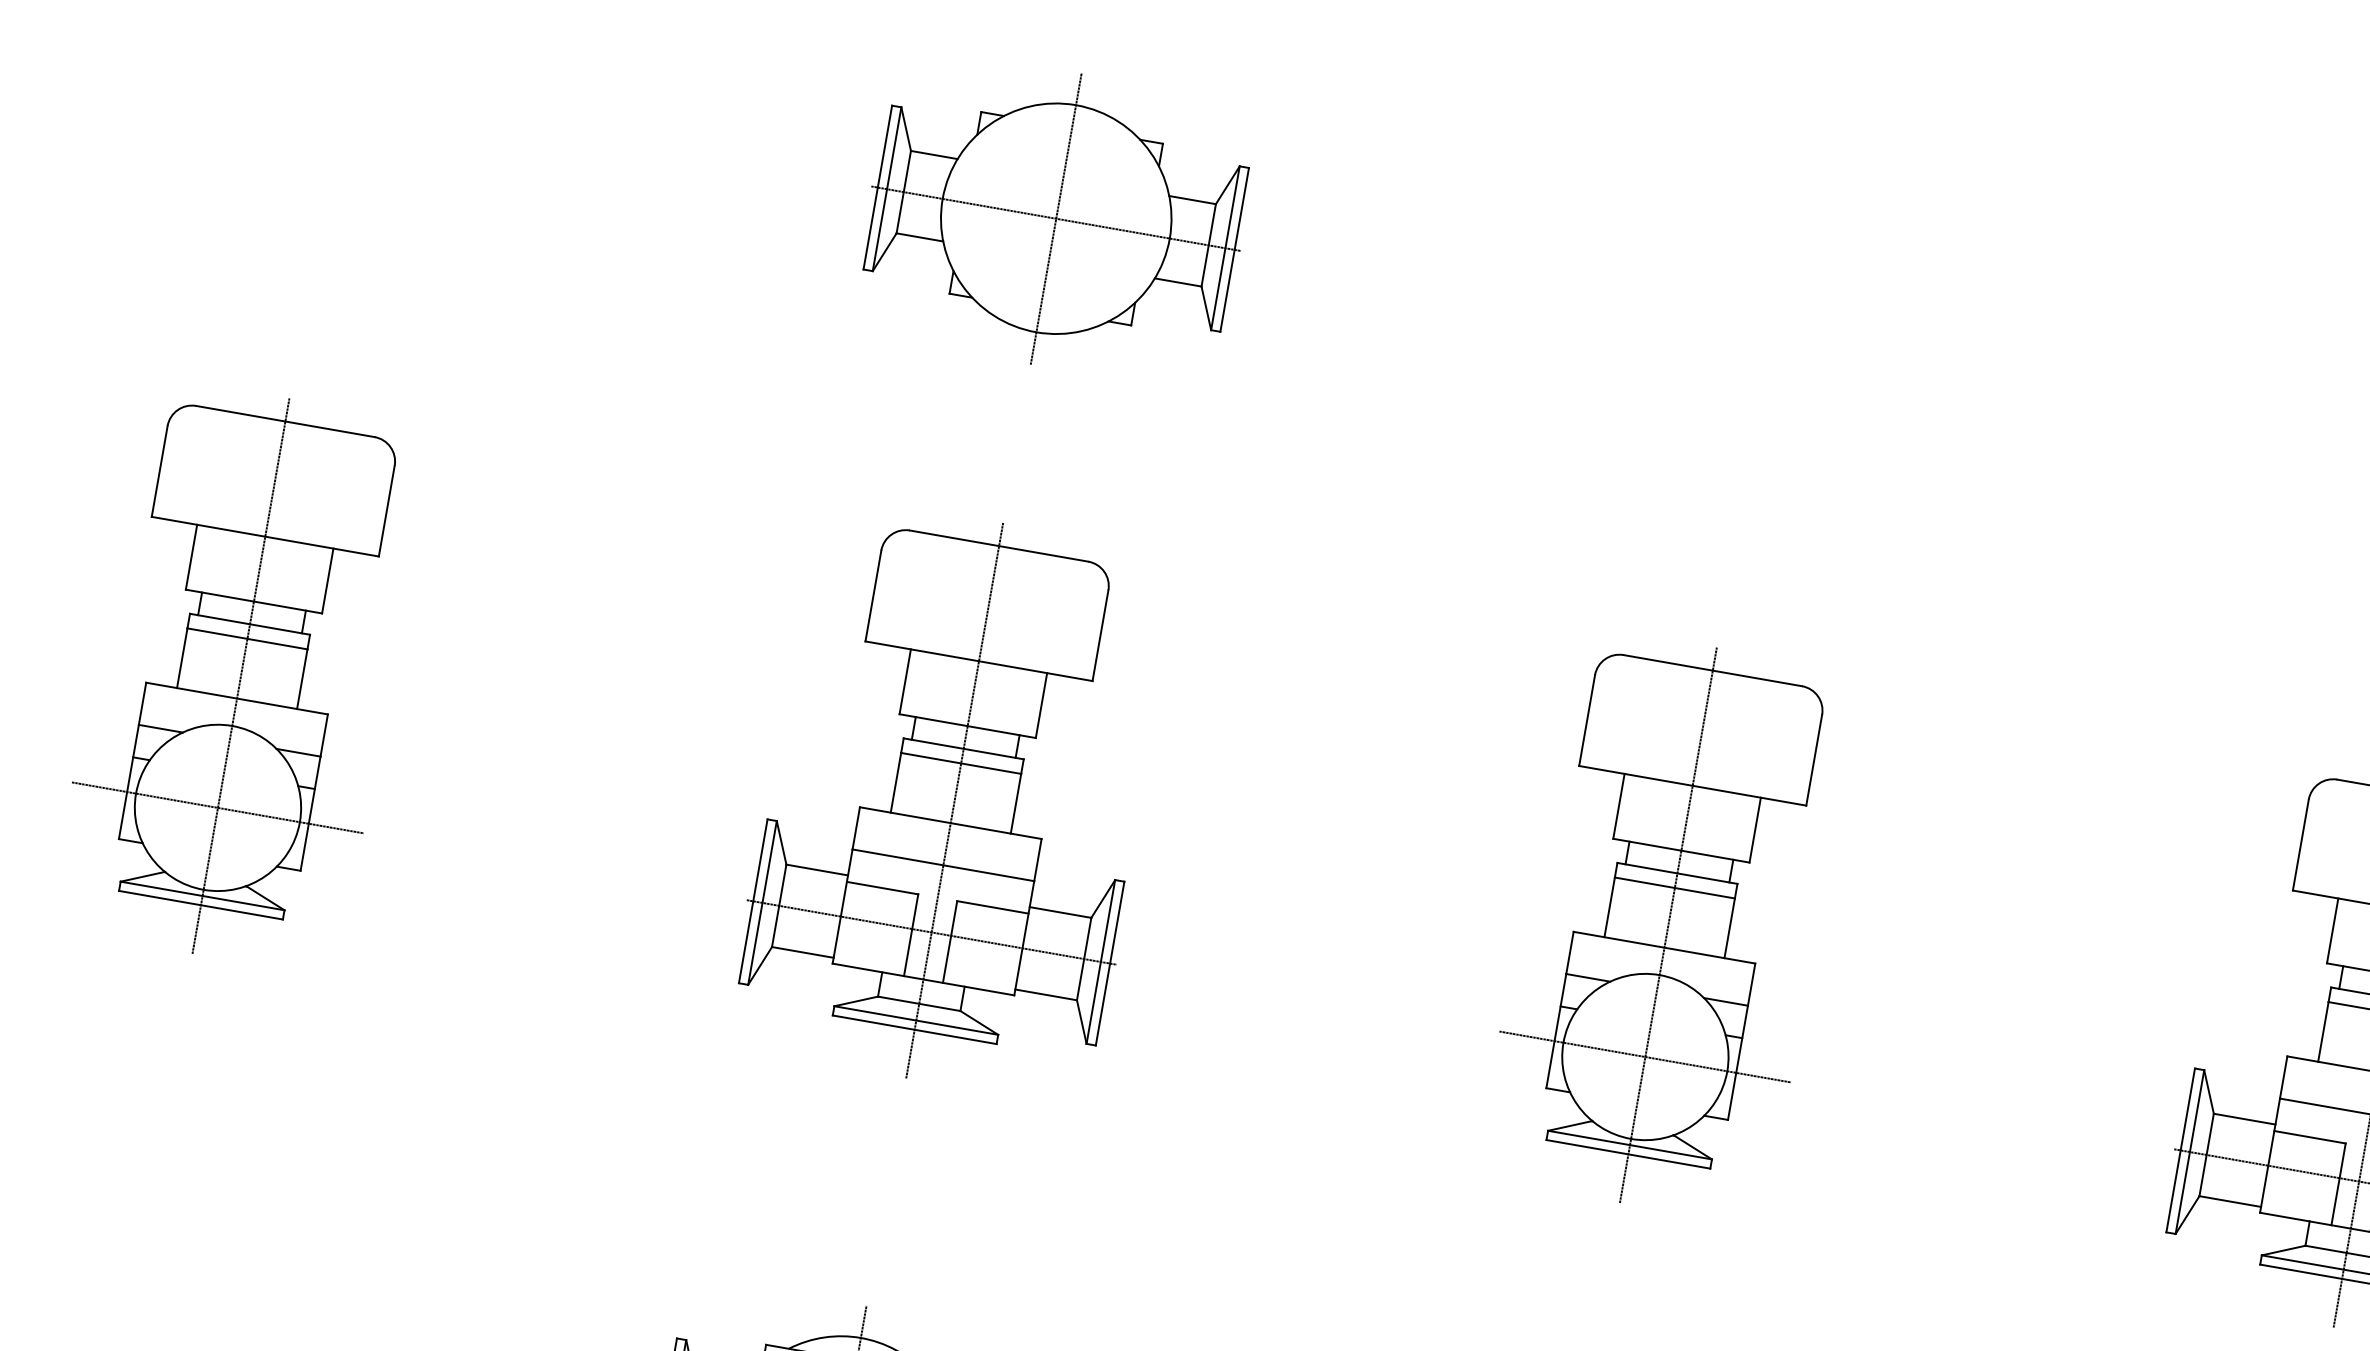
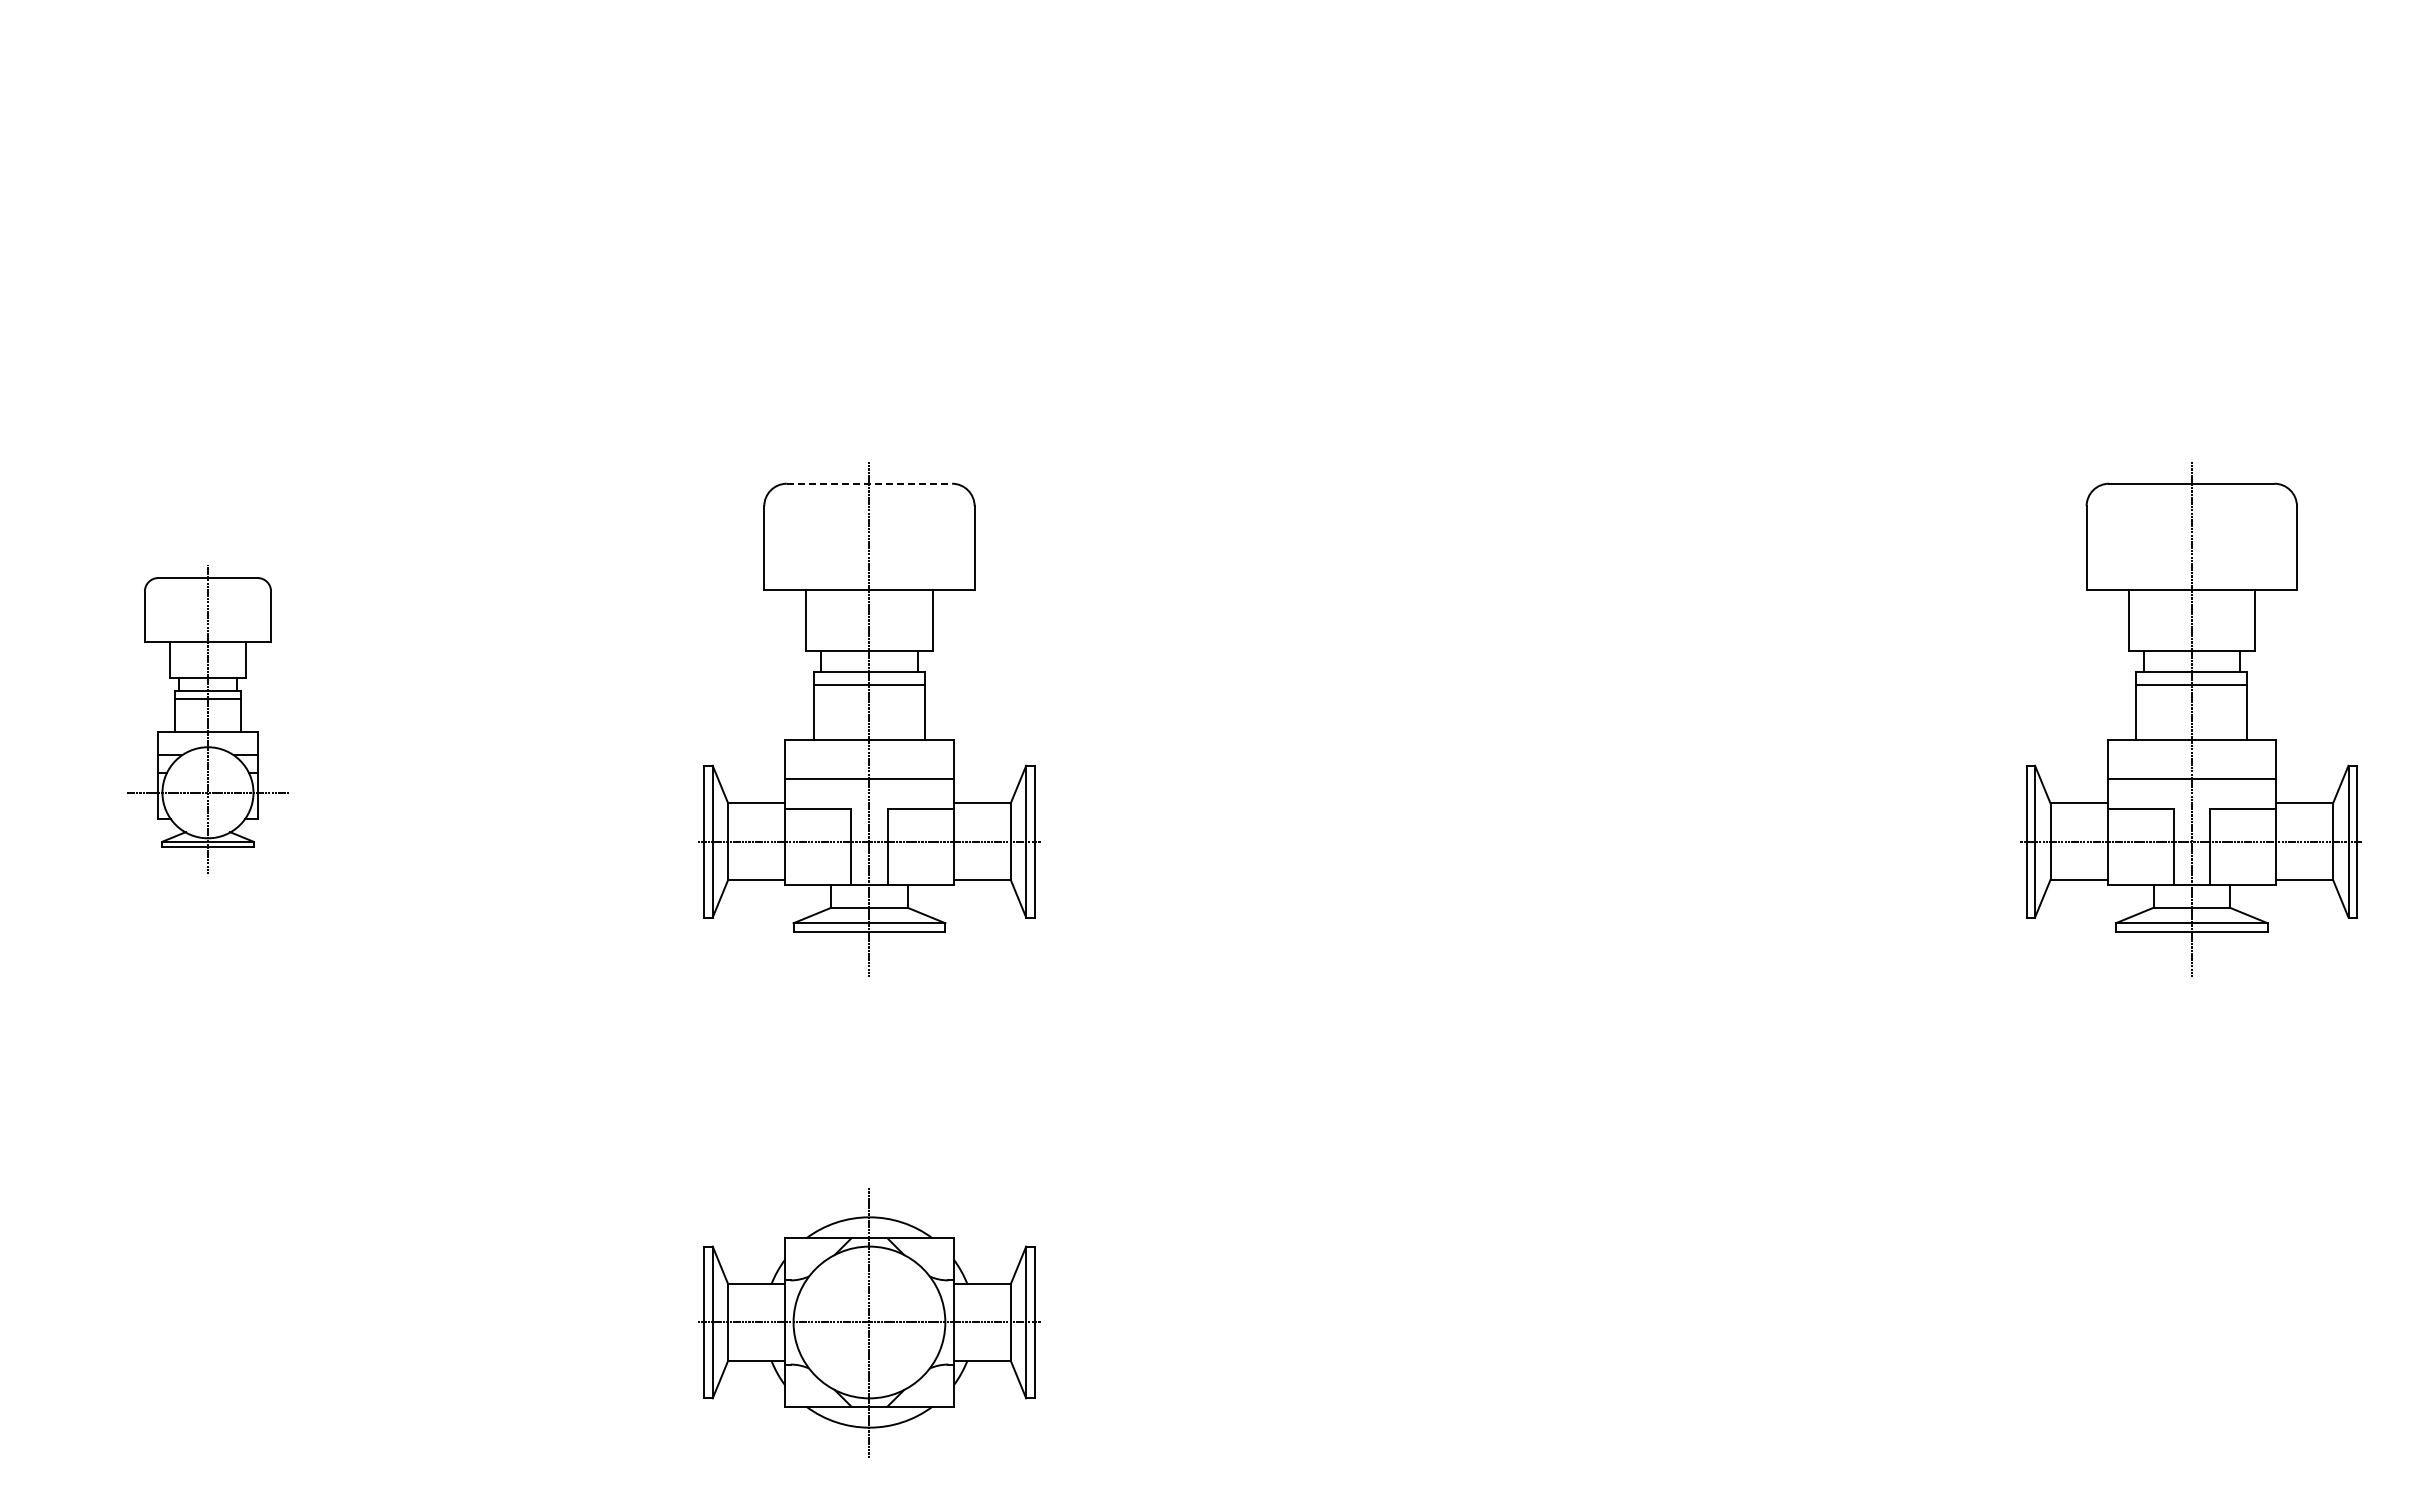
part: (1056, 218) -> (869, 180), removed
line: (999, 545) -> (869, 483), solid -> dashed
part: (240, 675) -> (207, 719), size x0.6
part: (1668, 925) -> (1530, 719), removed

